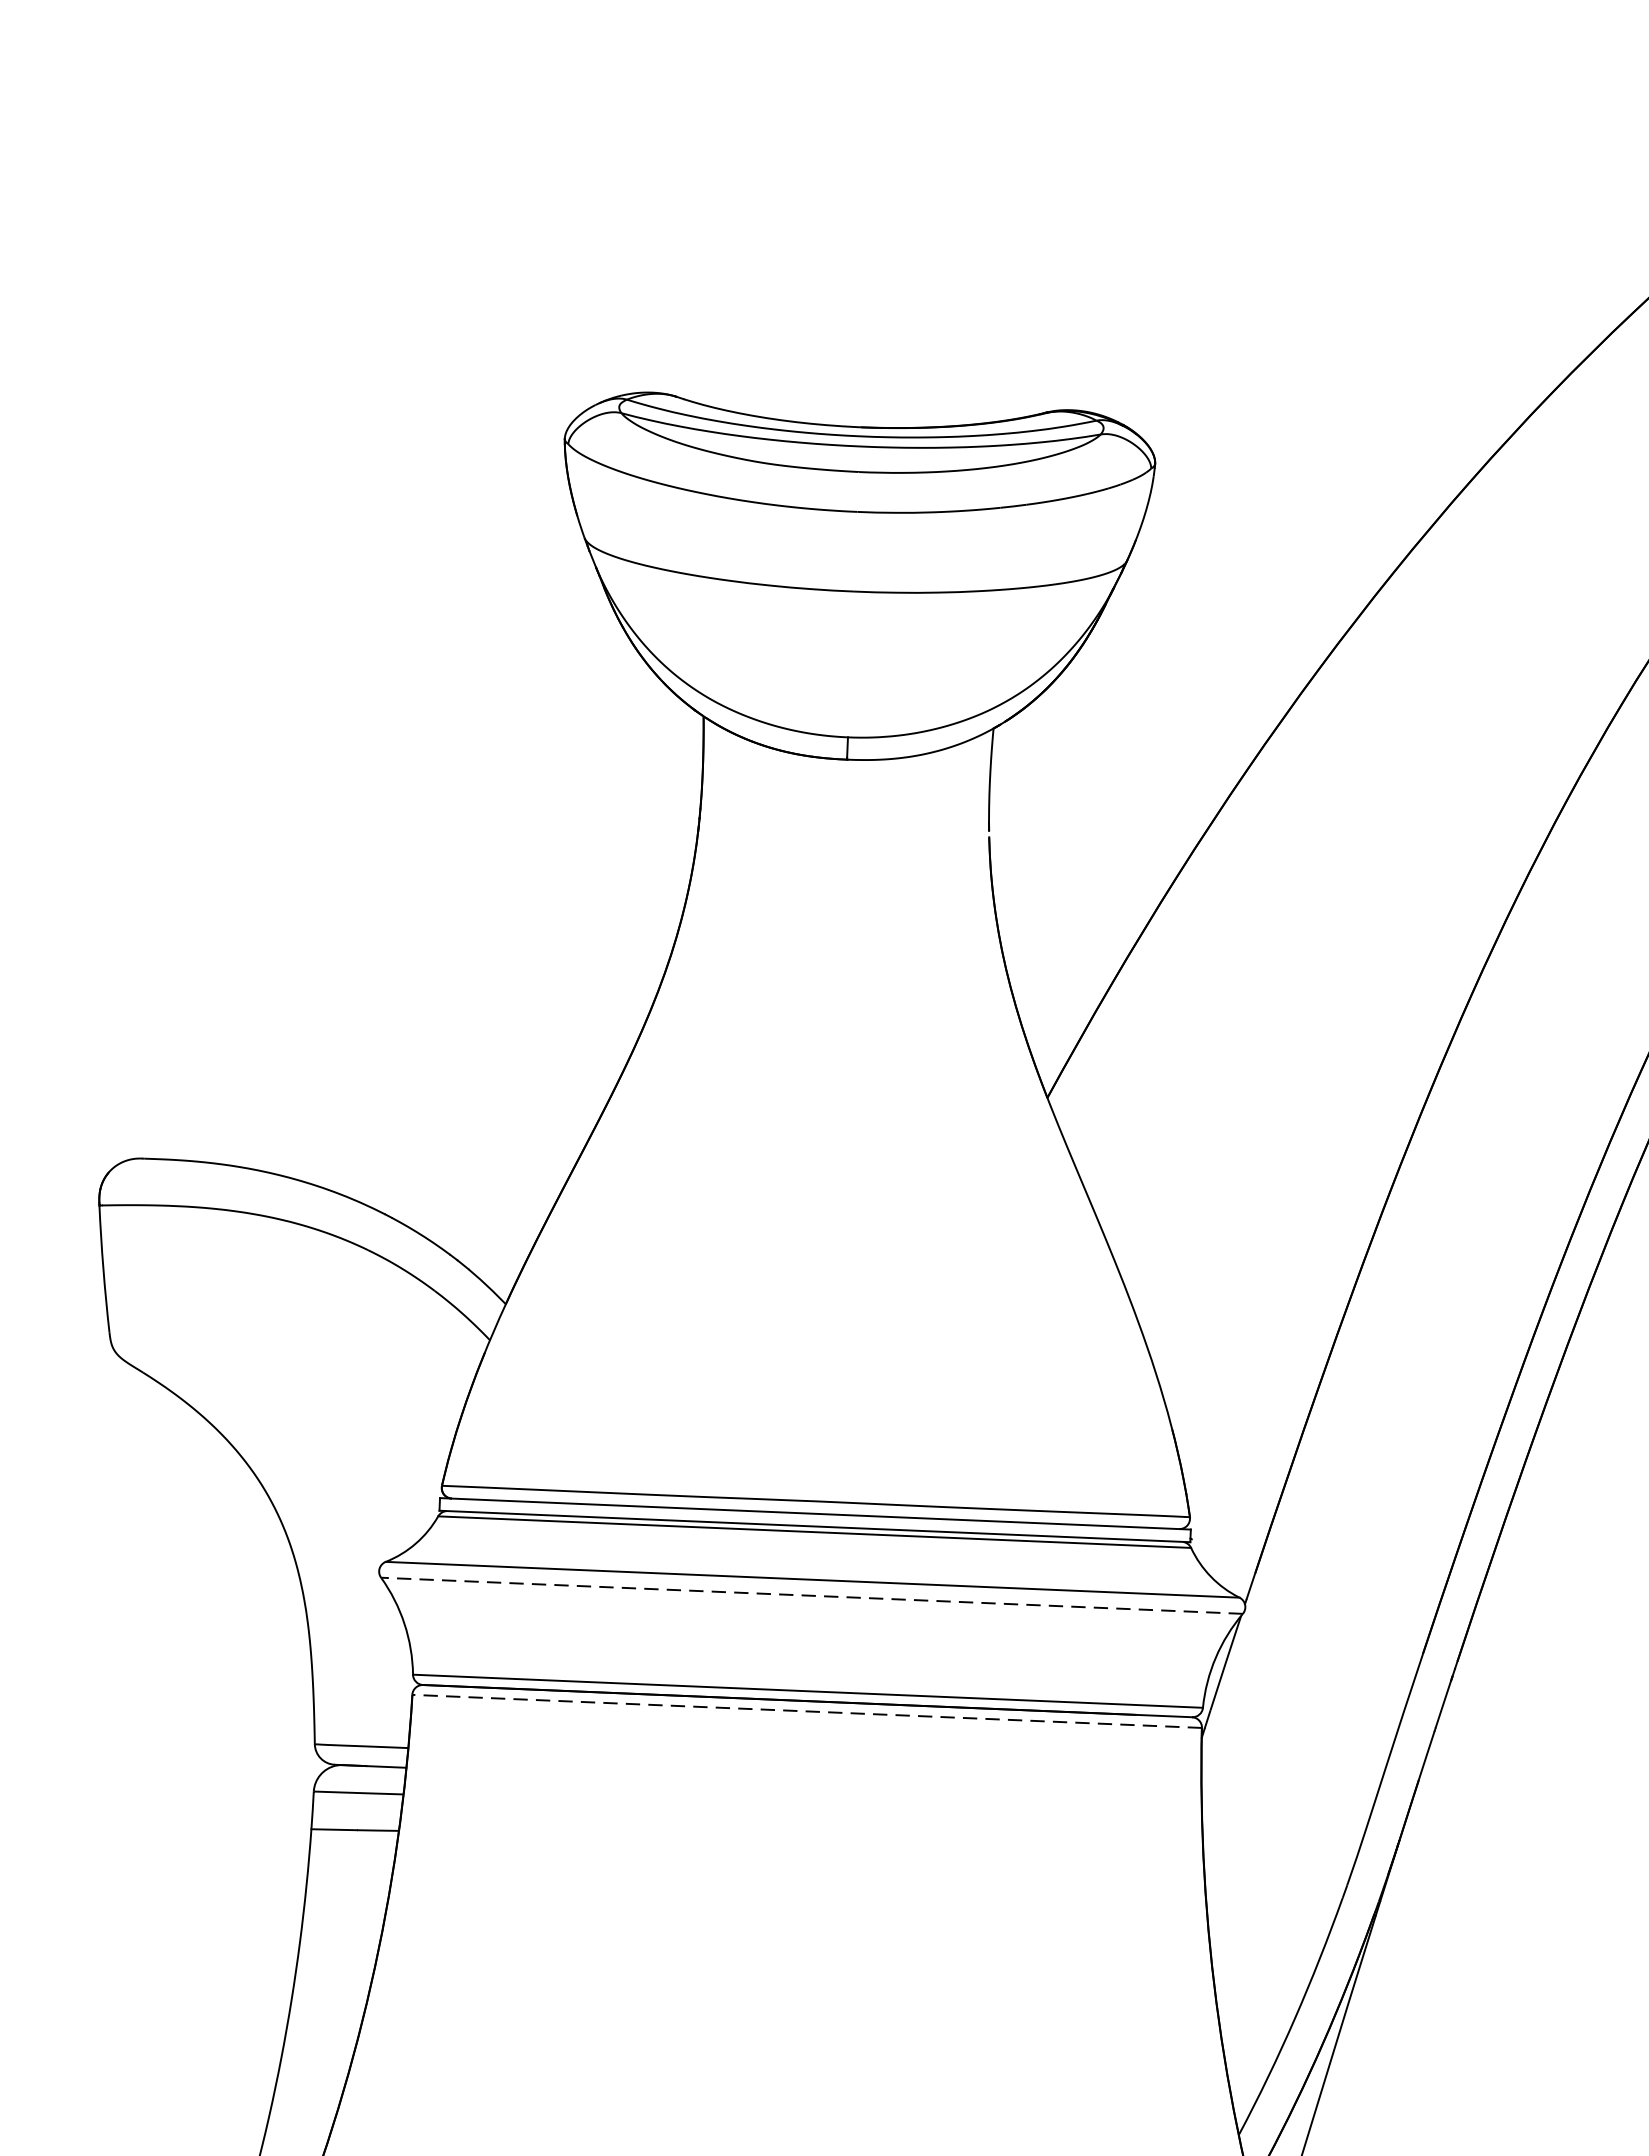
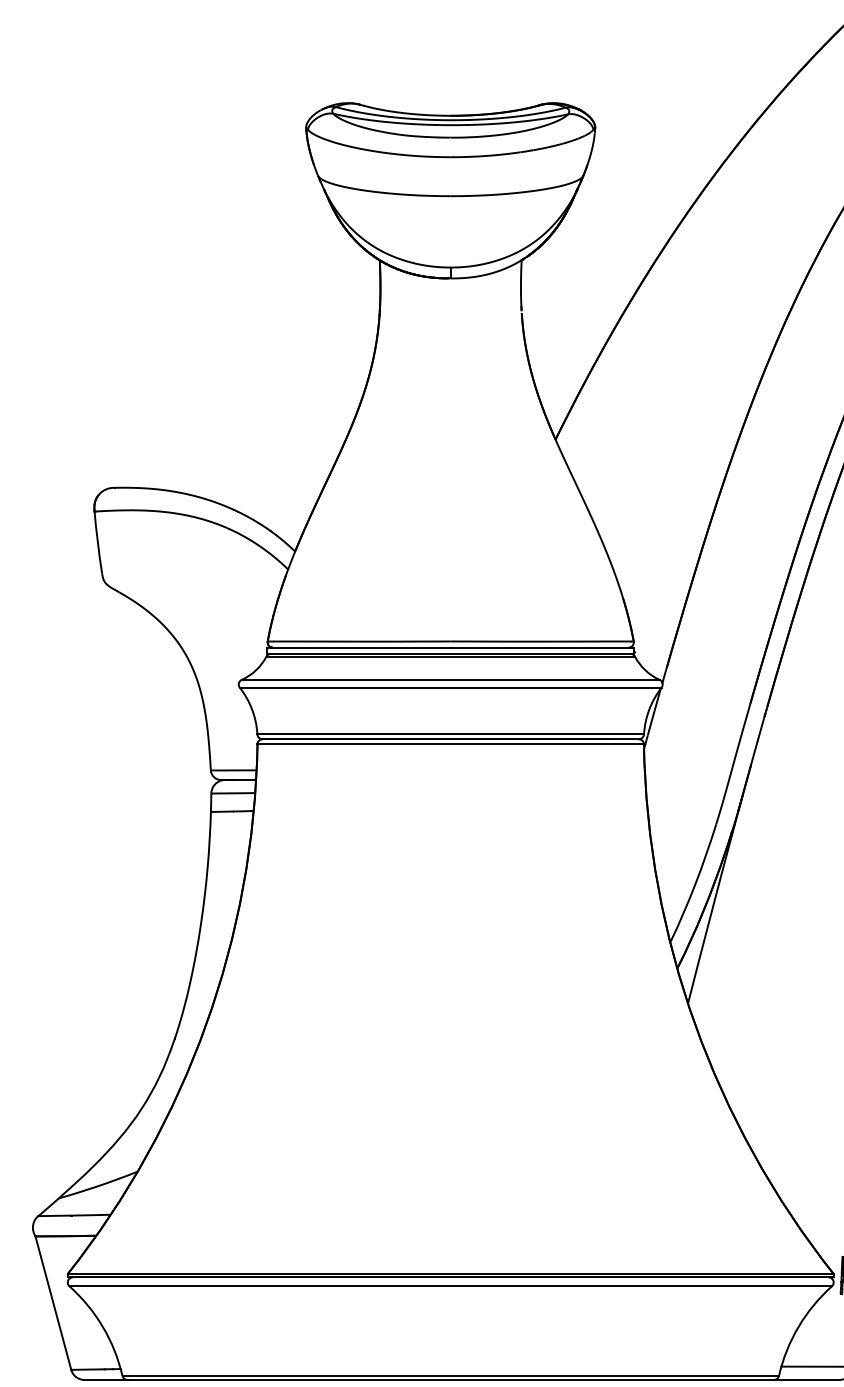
line: (811, 1595) -> (450, 687), dashed -> solid
line: (806, 1711) -> (450, 744), dashed -> solid

